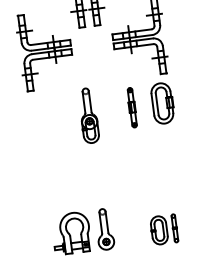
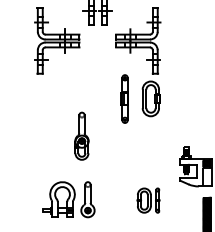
part: (131, 108) -> (124, 99), size x1.4
part: (88, 114) -> (81, 135), moved
part: (164, 229) -> (148, 200), moved

